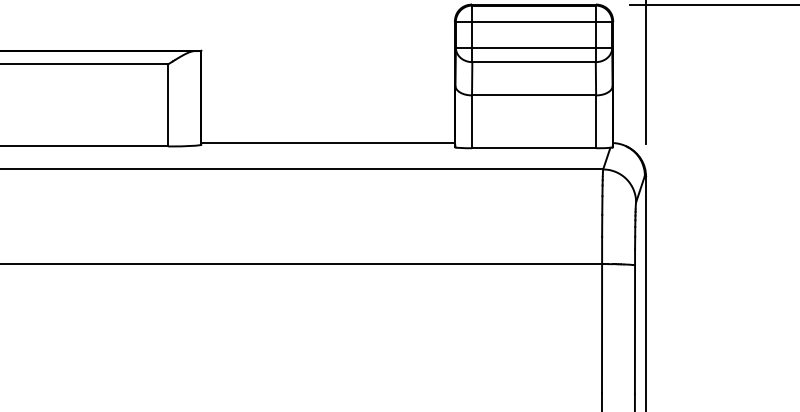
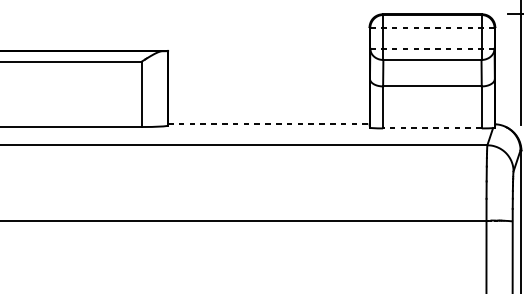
line: (534, 22) -> (432, 28), solid -> dashed
line: (534, 47) -> (432, 48), solid -> dashed
line: (328, 143) -> (269, 124), solid -> dashed
line: (533, 148) -> (431, 128), solid -> dashed

